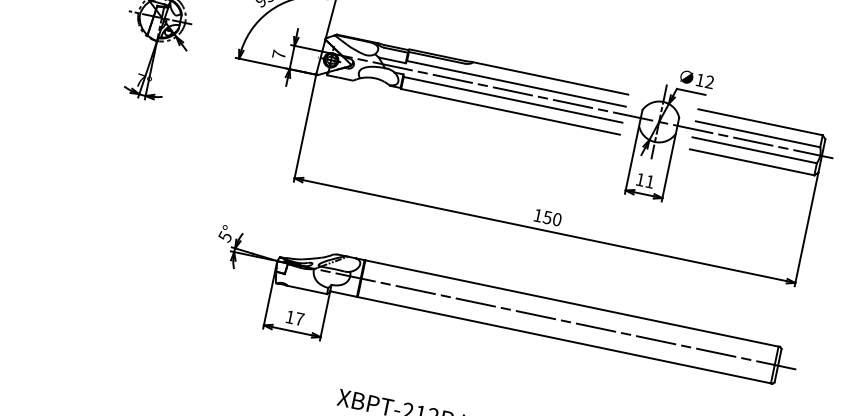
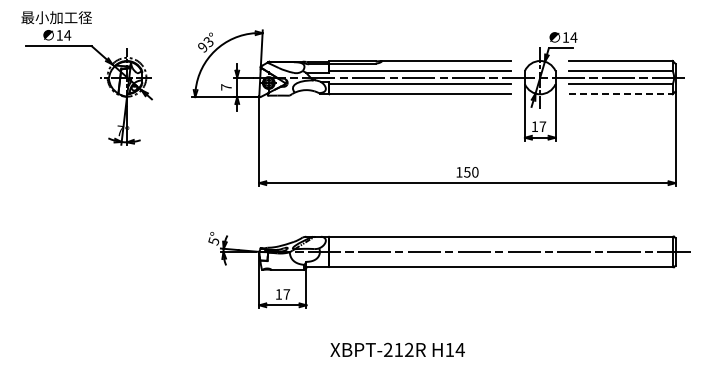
text: (709, 82) -> (573, 37), 12 -> 14
line: (752, 162) -> (621, 94), solid -> dashed
text: (649, 181) -> (542, 126), 11 -> 17

